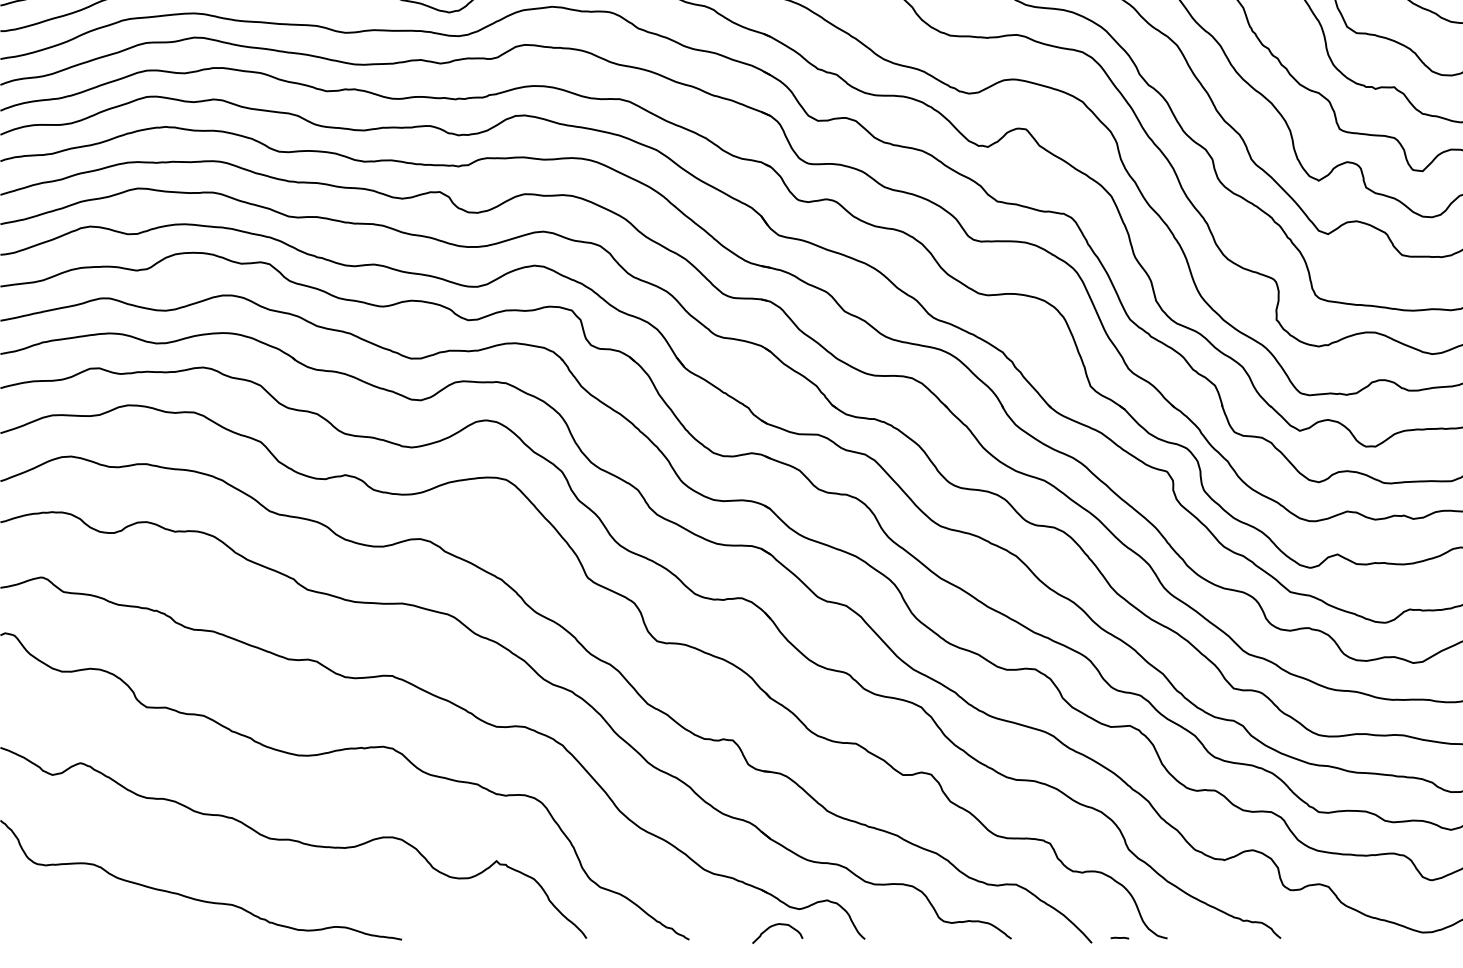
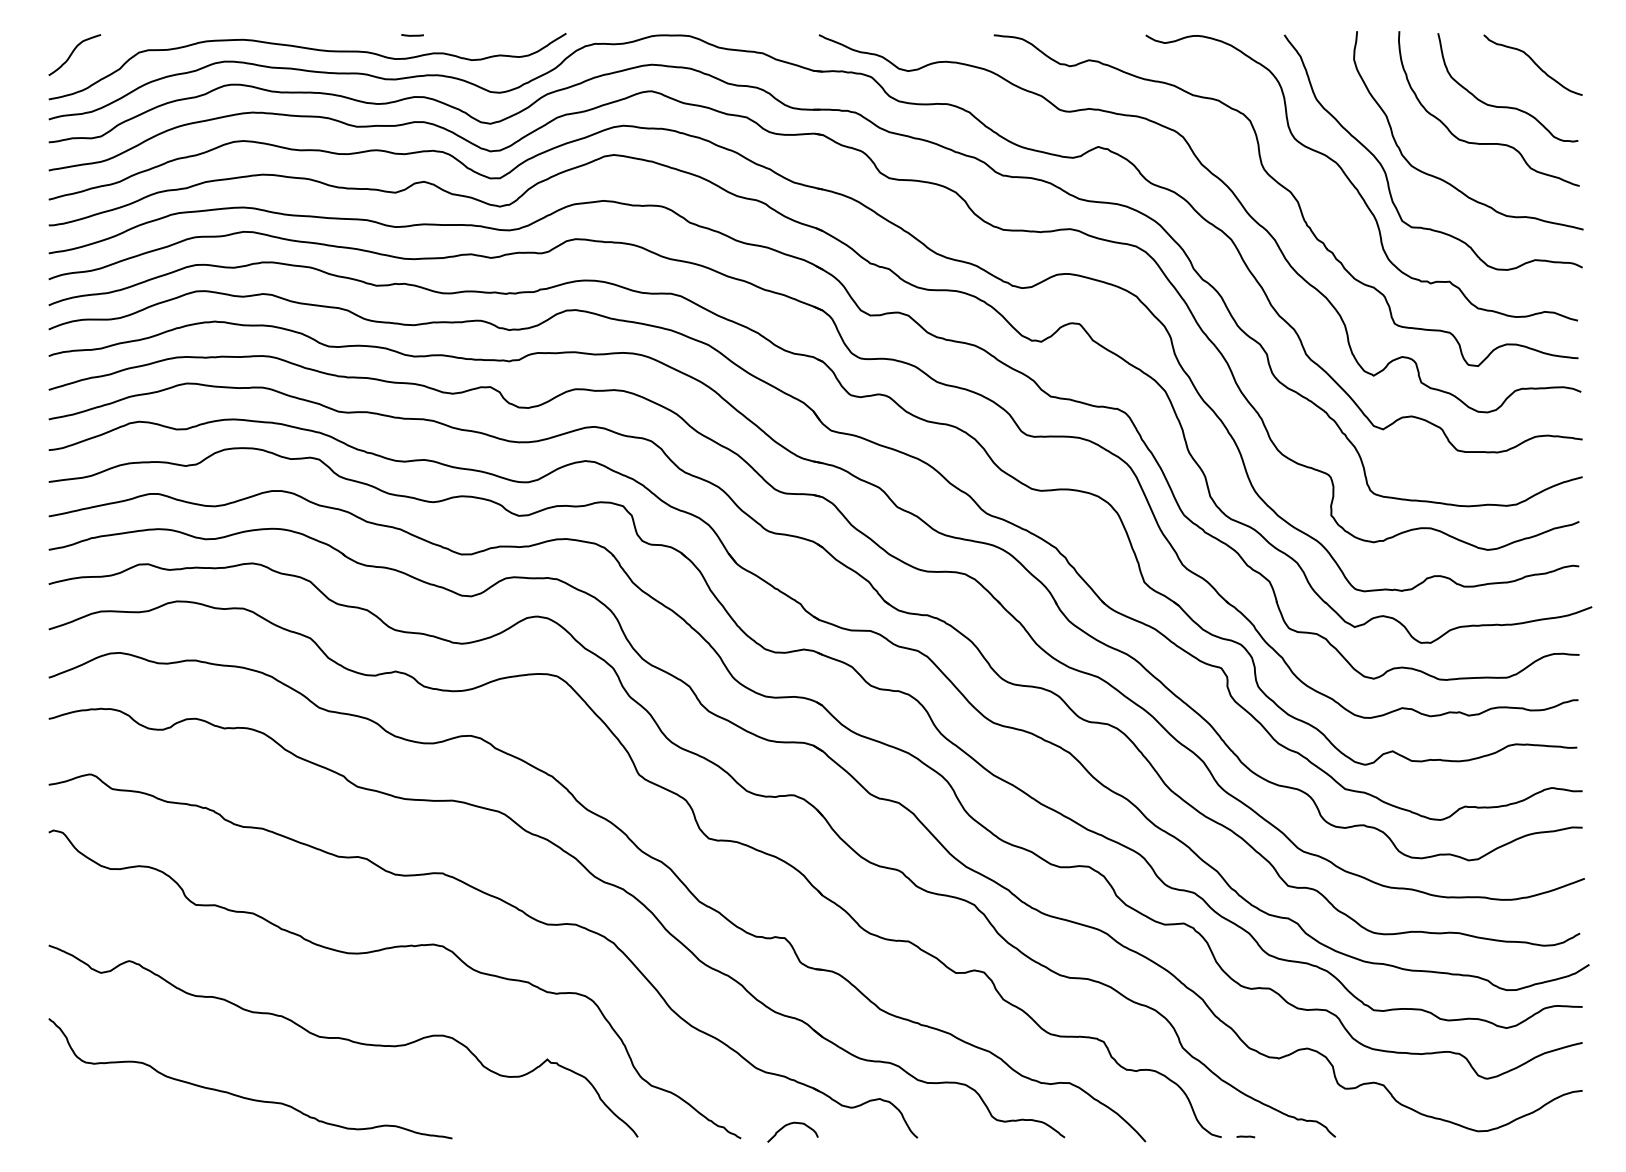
curve: (776, 925) -> (791, 1124), moved
line: (1119, 937) -> (1245, 1136), moved

